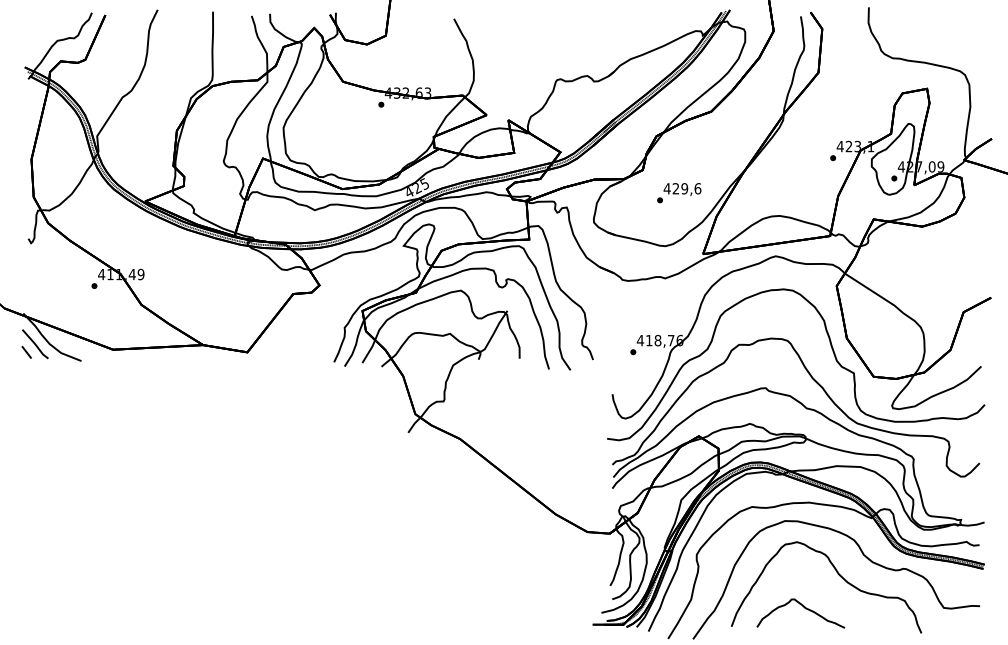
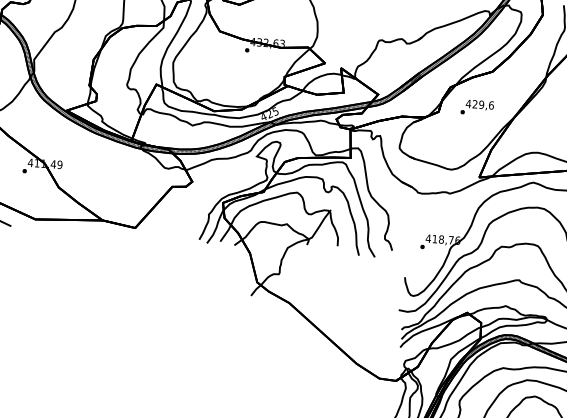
text: (679, 193) -> (477, 108), moved

